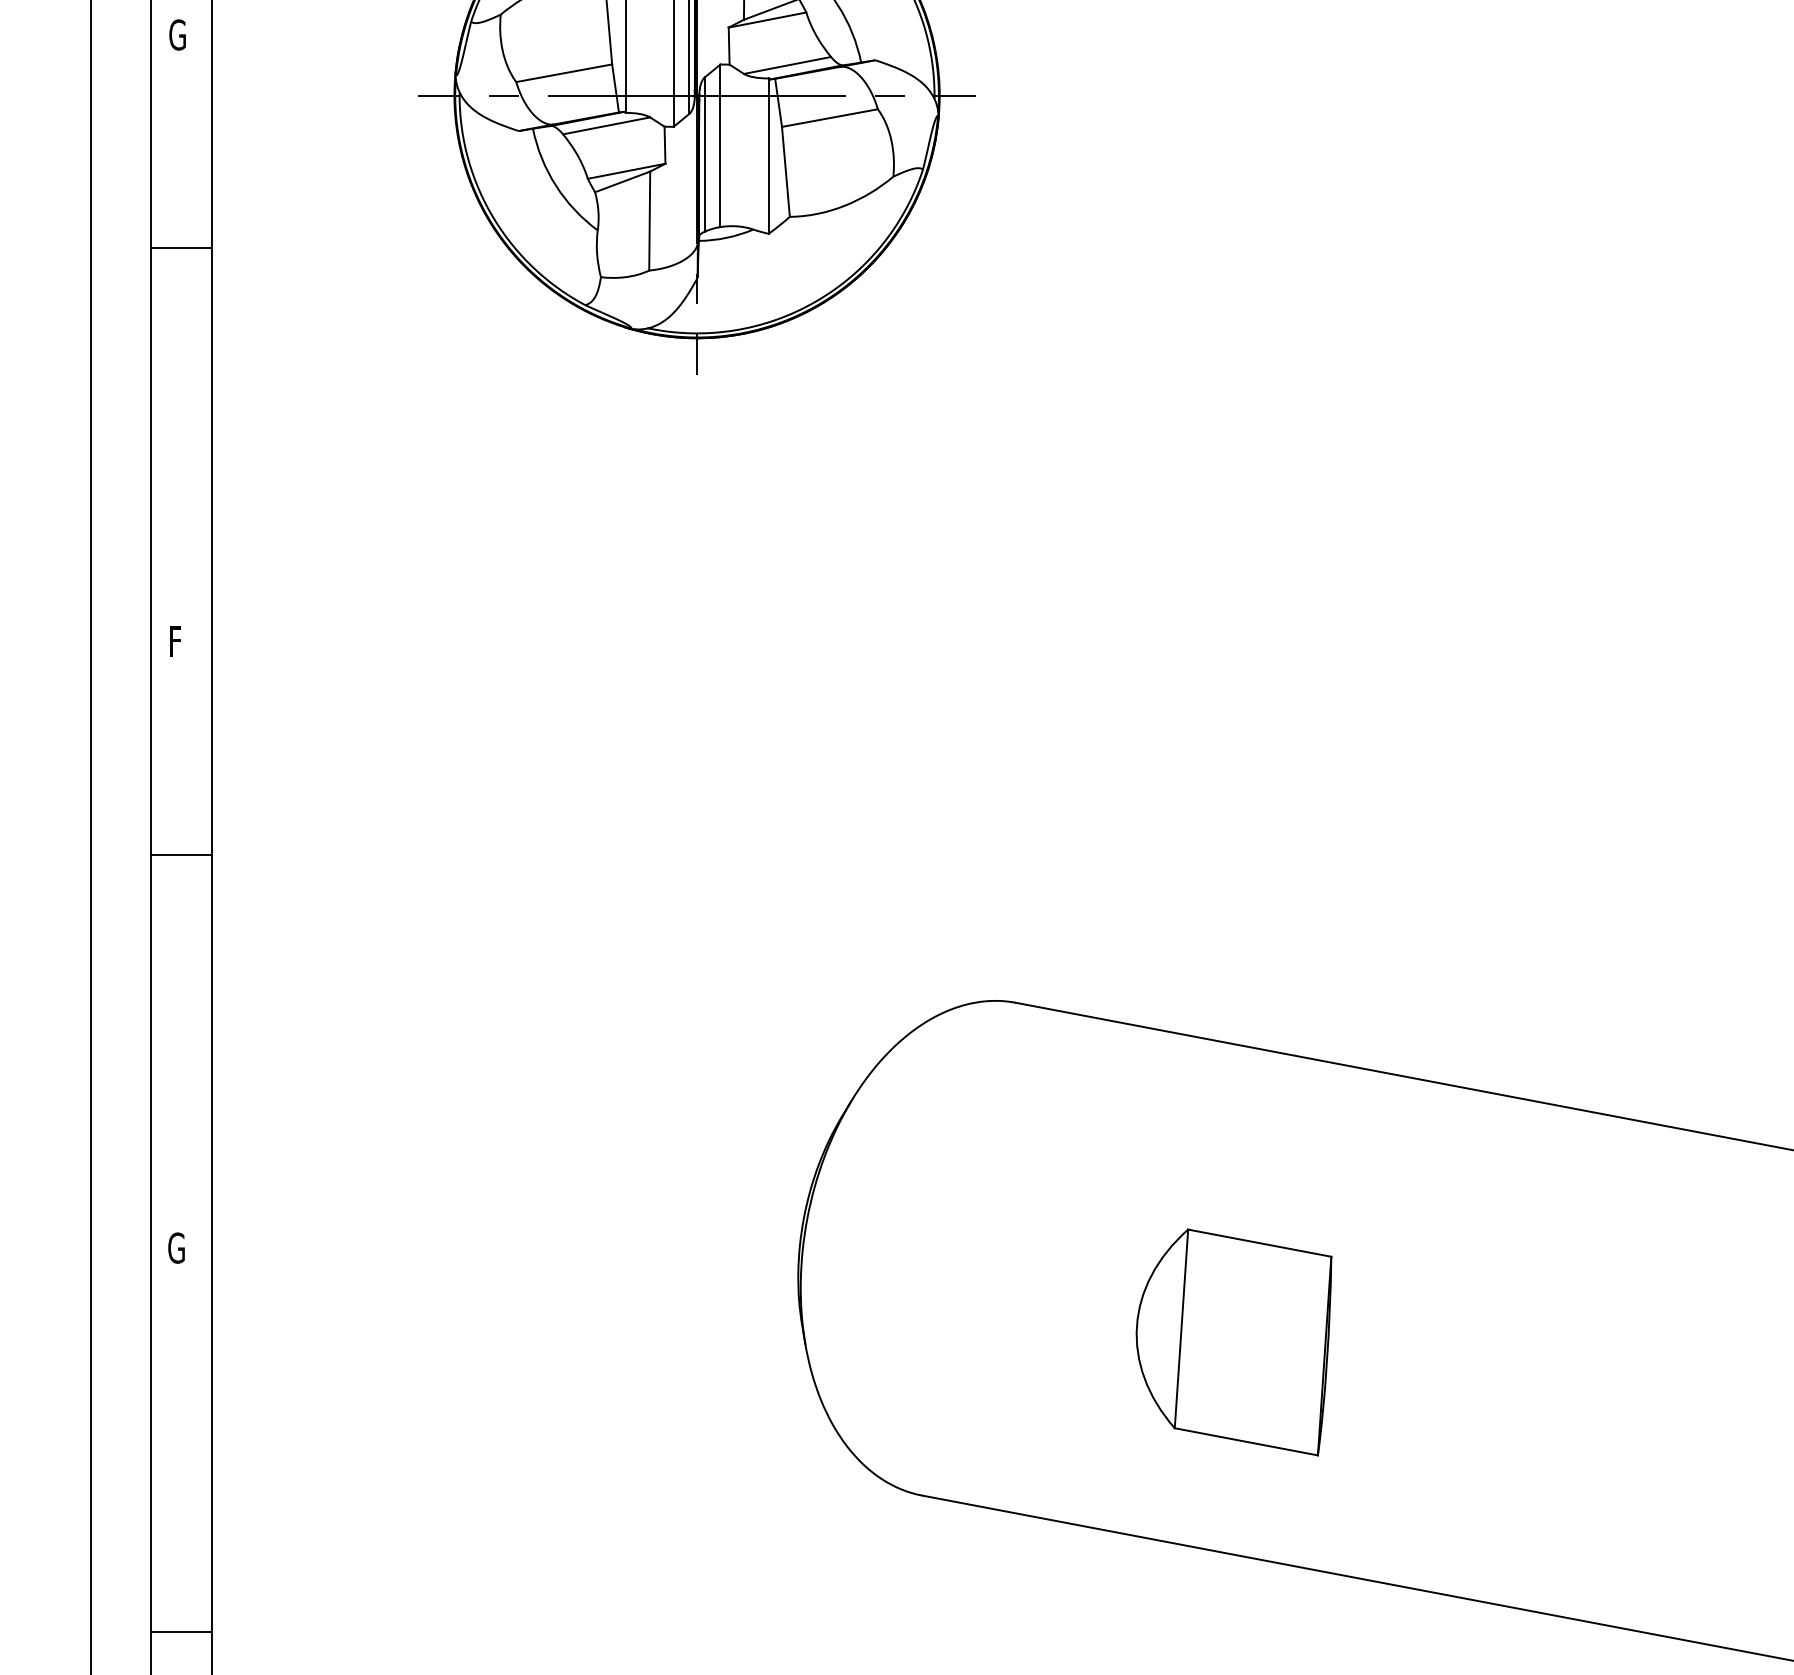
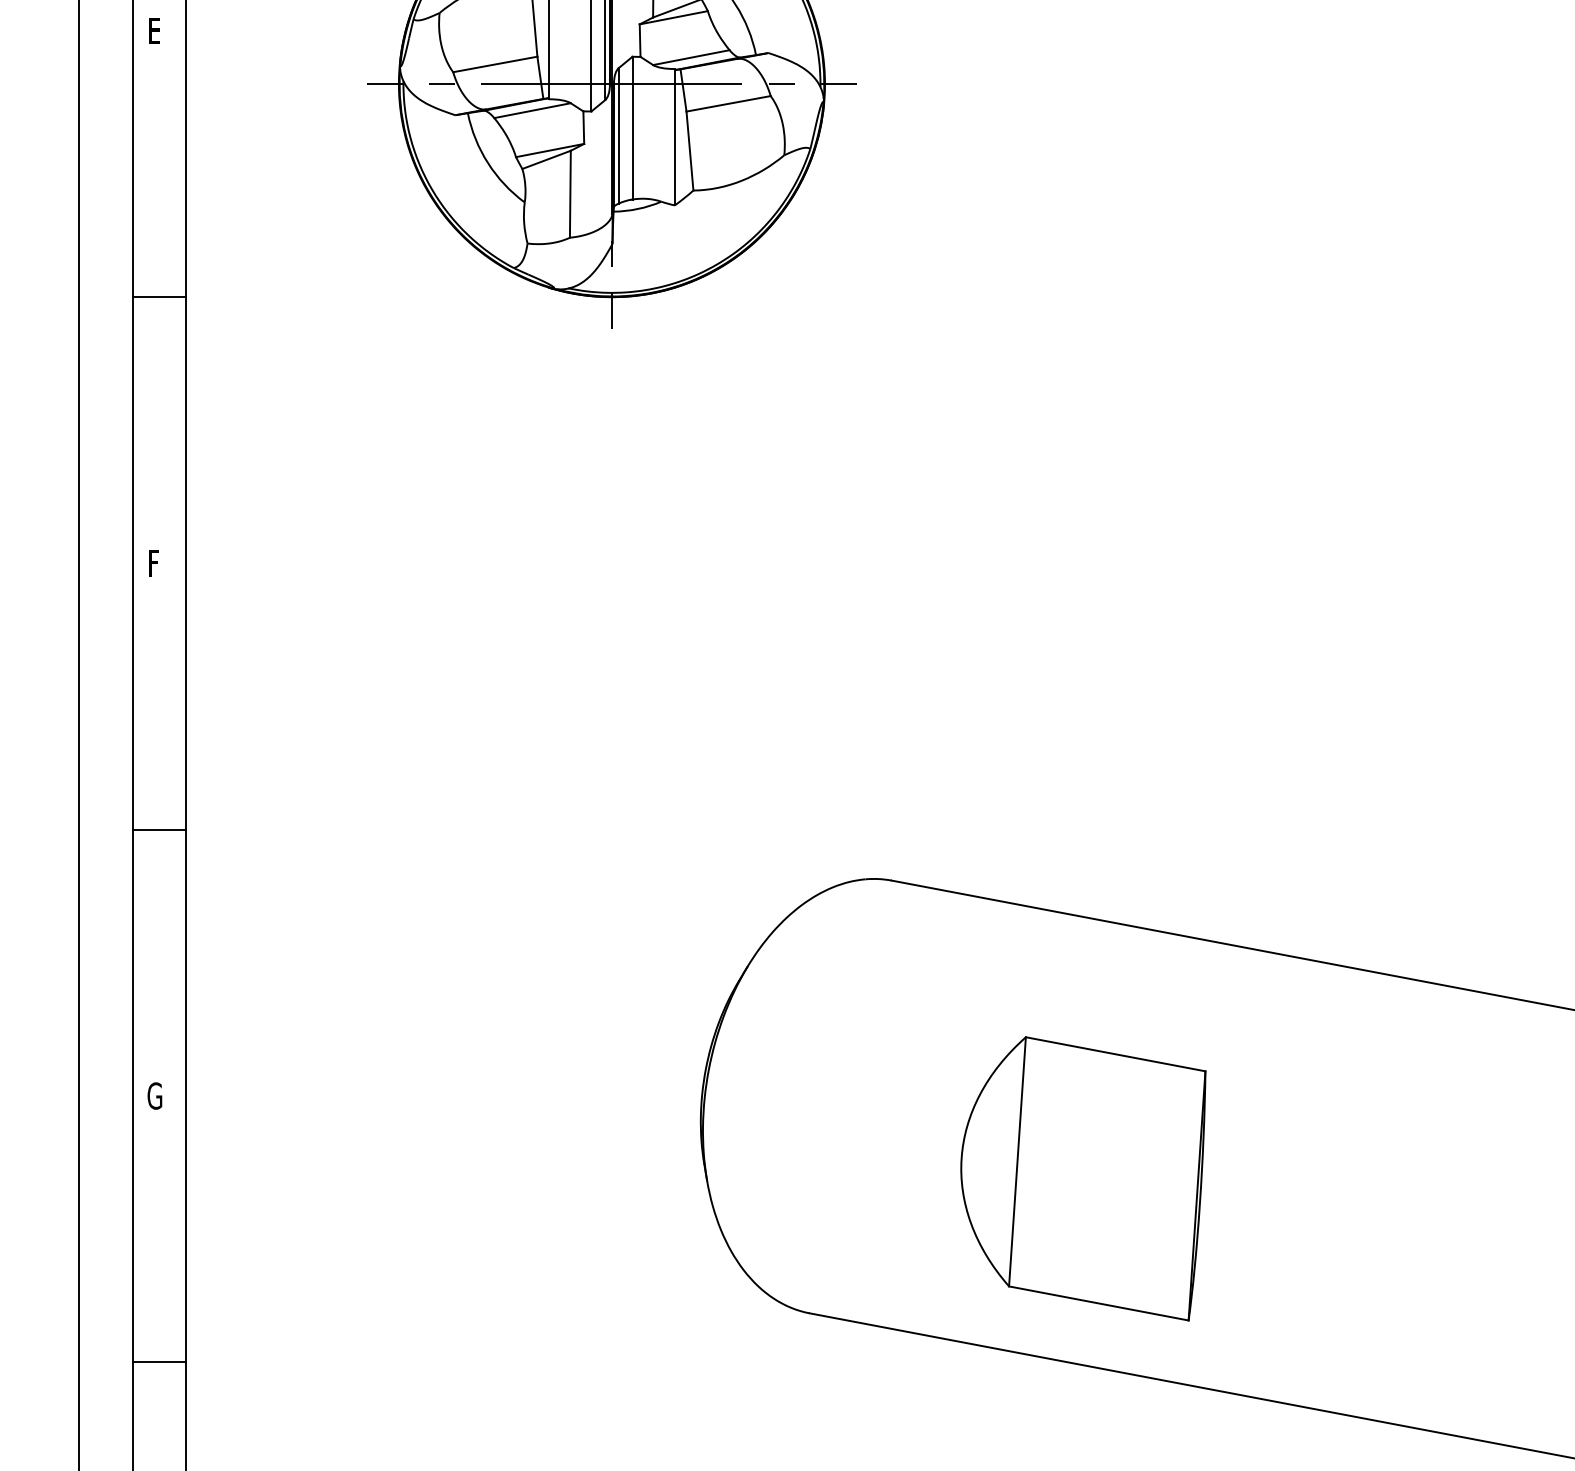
text: (177, 34) -> (155, 30), G -> E
line: (180, 248) -> (158, 297), moved
line: (180, 854) -> (158, 829), moved
part: (1234, 1342) -> (1083, 1178), size x1.43
line: (180, 1632) -> (158, 1362), moved

